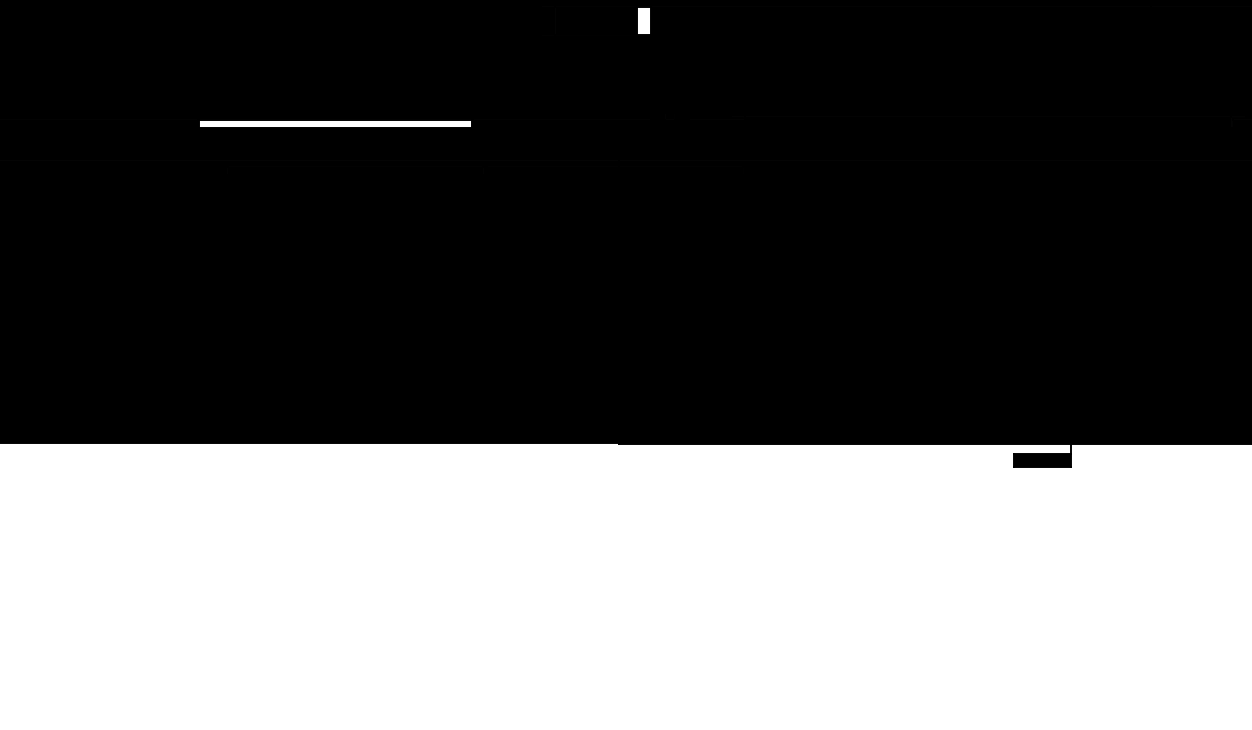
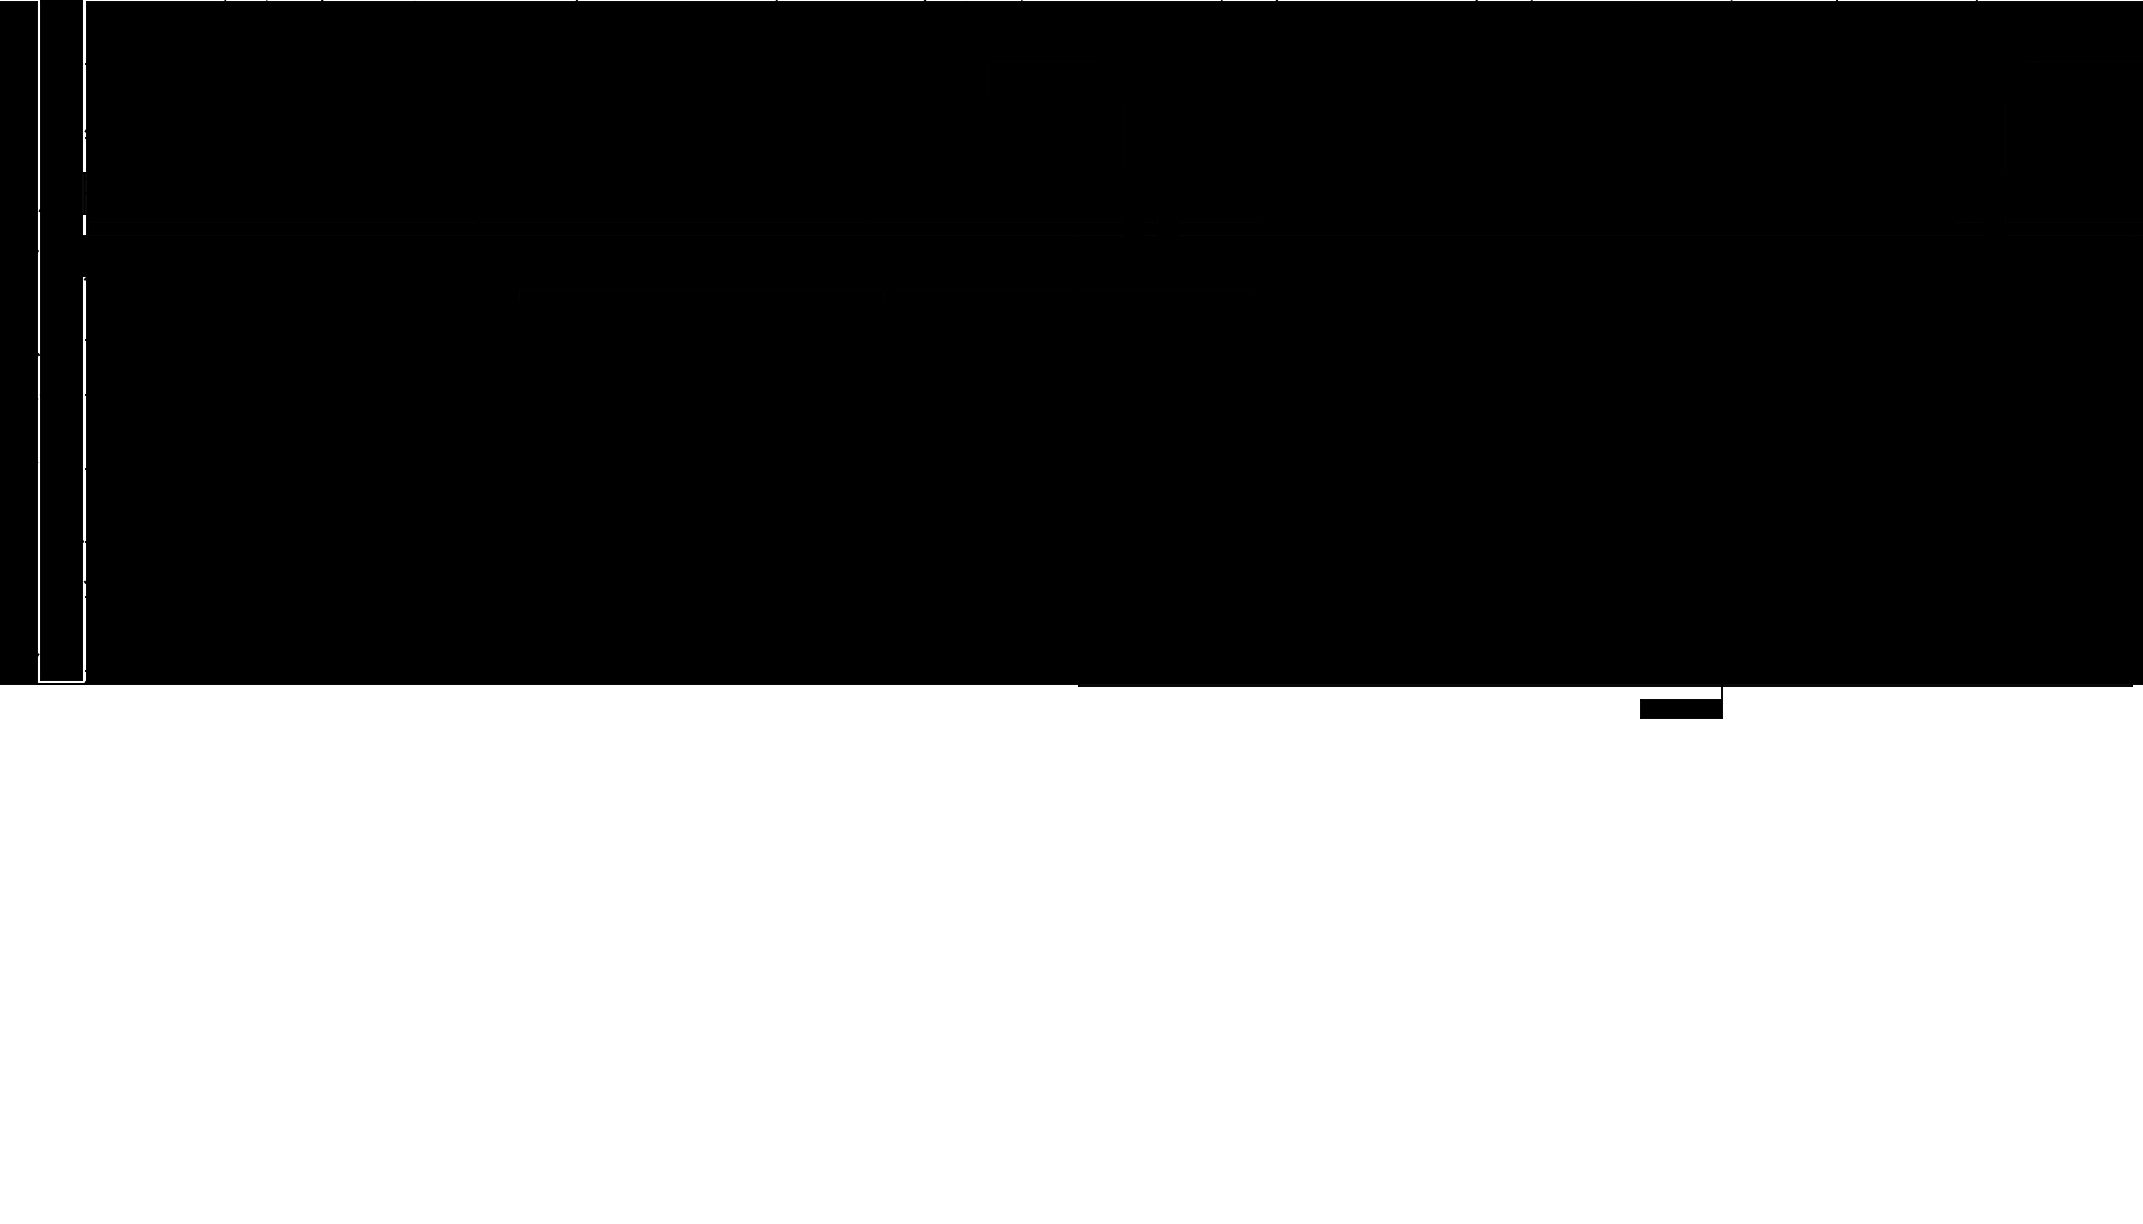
fill: (643, 20) -> (1113, 81), added
fill: (334, 123) -> (672, 227), added

